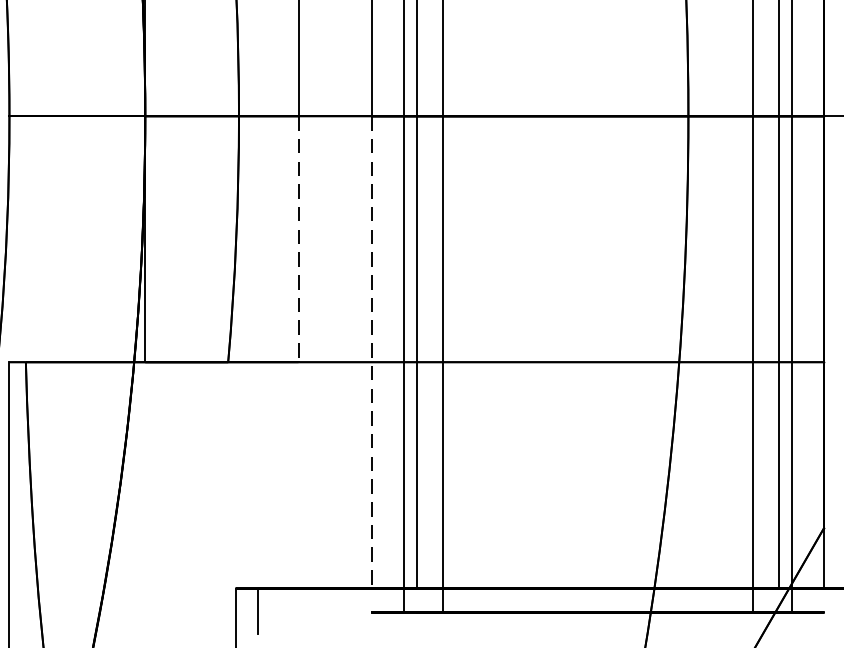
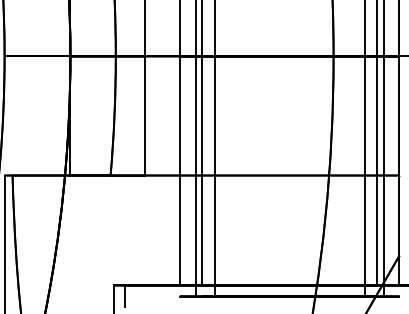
line: (298, 238) -> (144, 115), dashed -> solid
line: (372, 353) -> (180, 171), dashed -> solid

